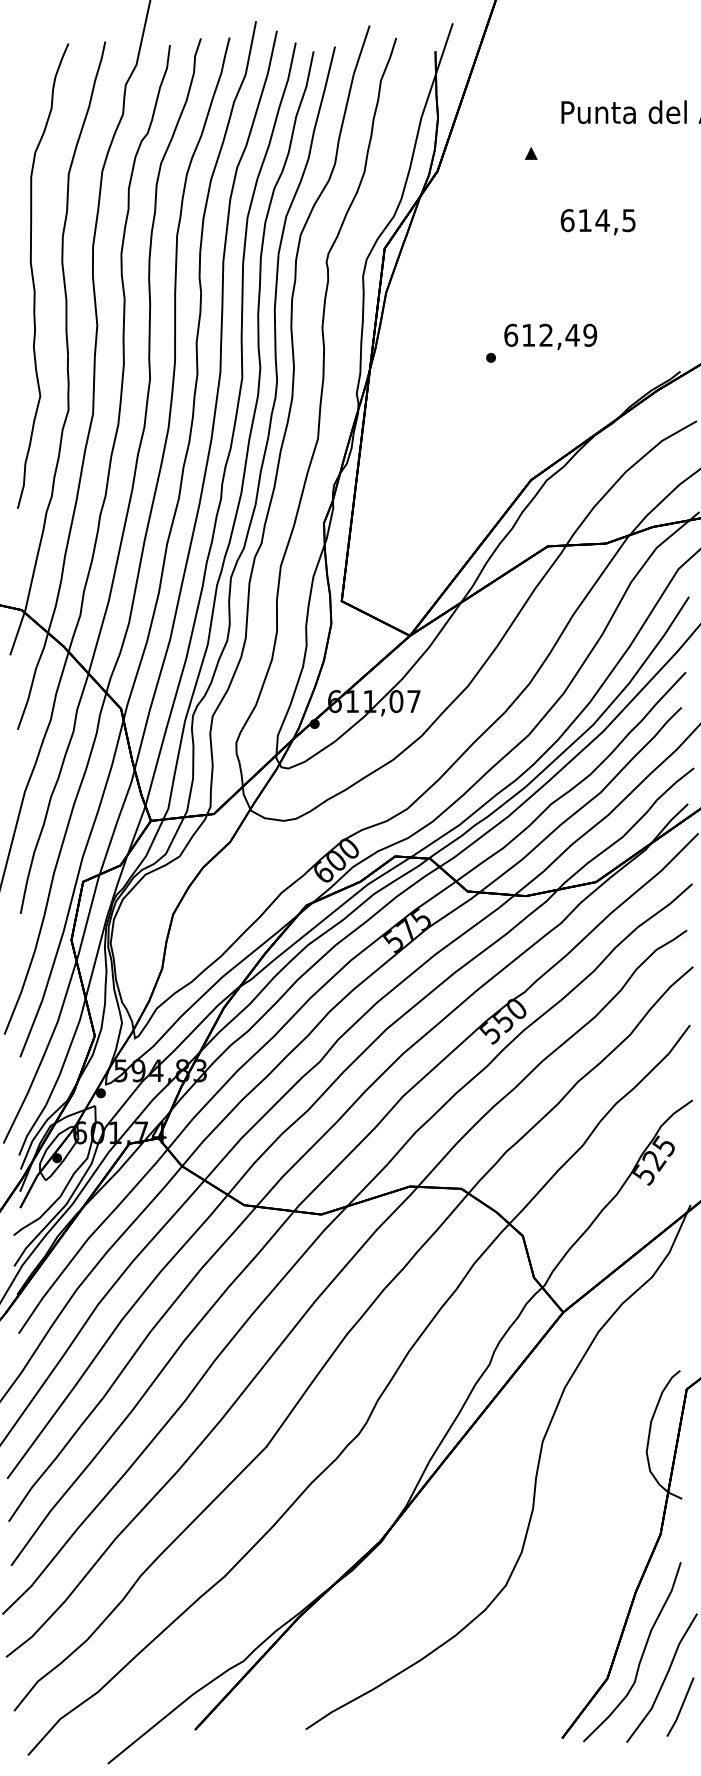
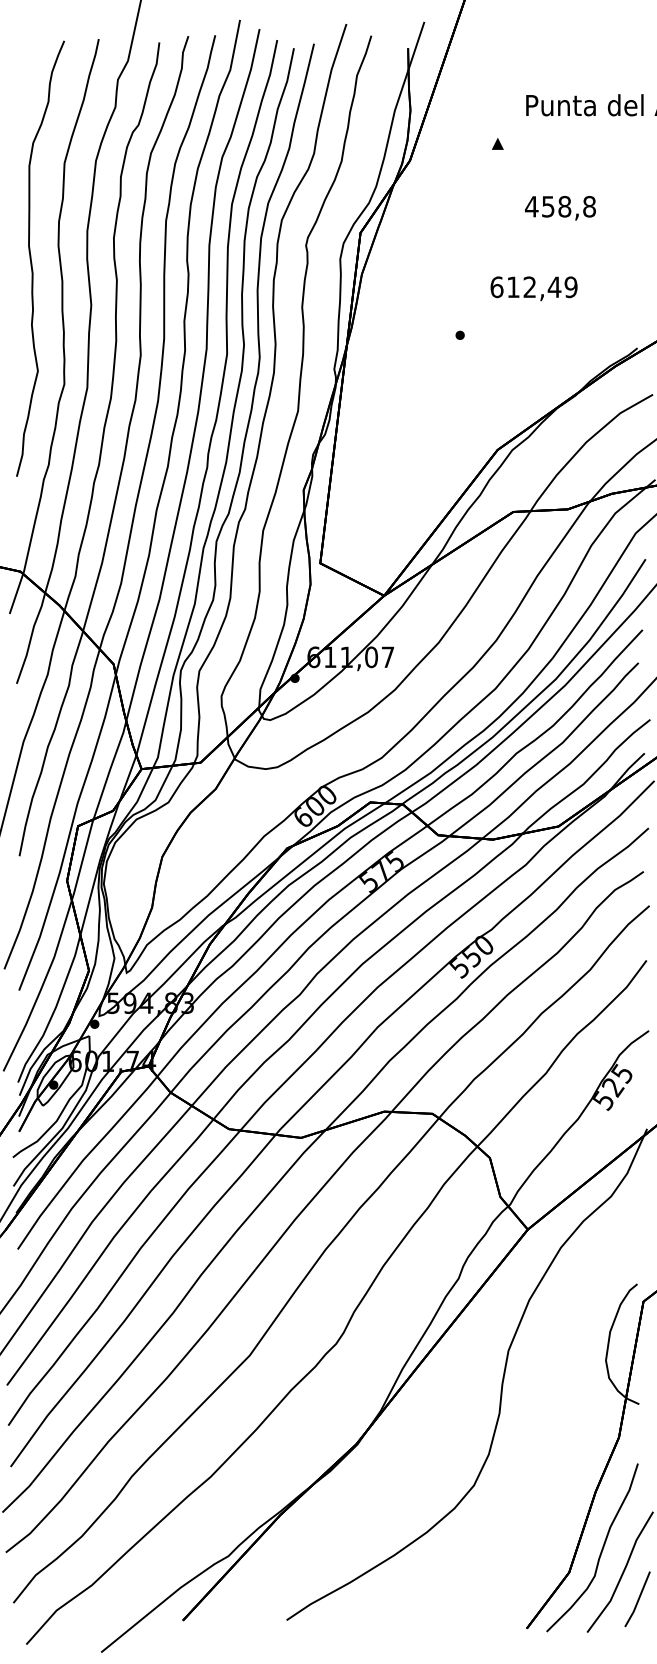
text: (598, 220) -> (560, 206), 614,5 -> 458,8
text: (550, 336) -> (533, 288), moved

